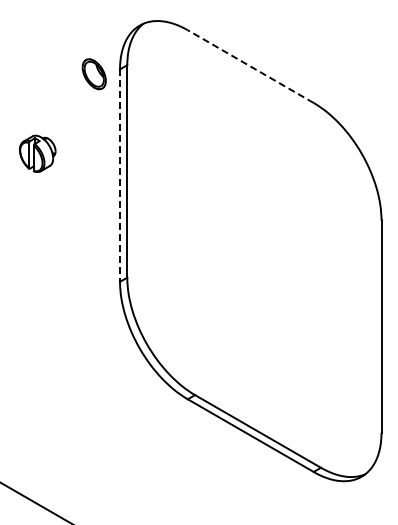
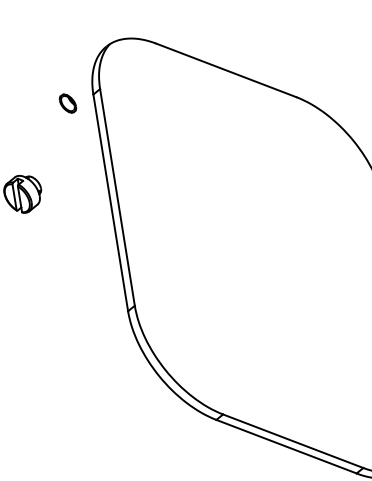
line: (250, 66) -> (225, 70), dashed -> solid
part: (94, 73) -> (68, 102), size x0.62
line: (120, 176) -> (111, 203), dashed -> solid

